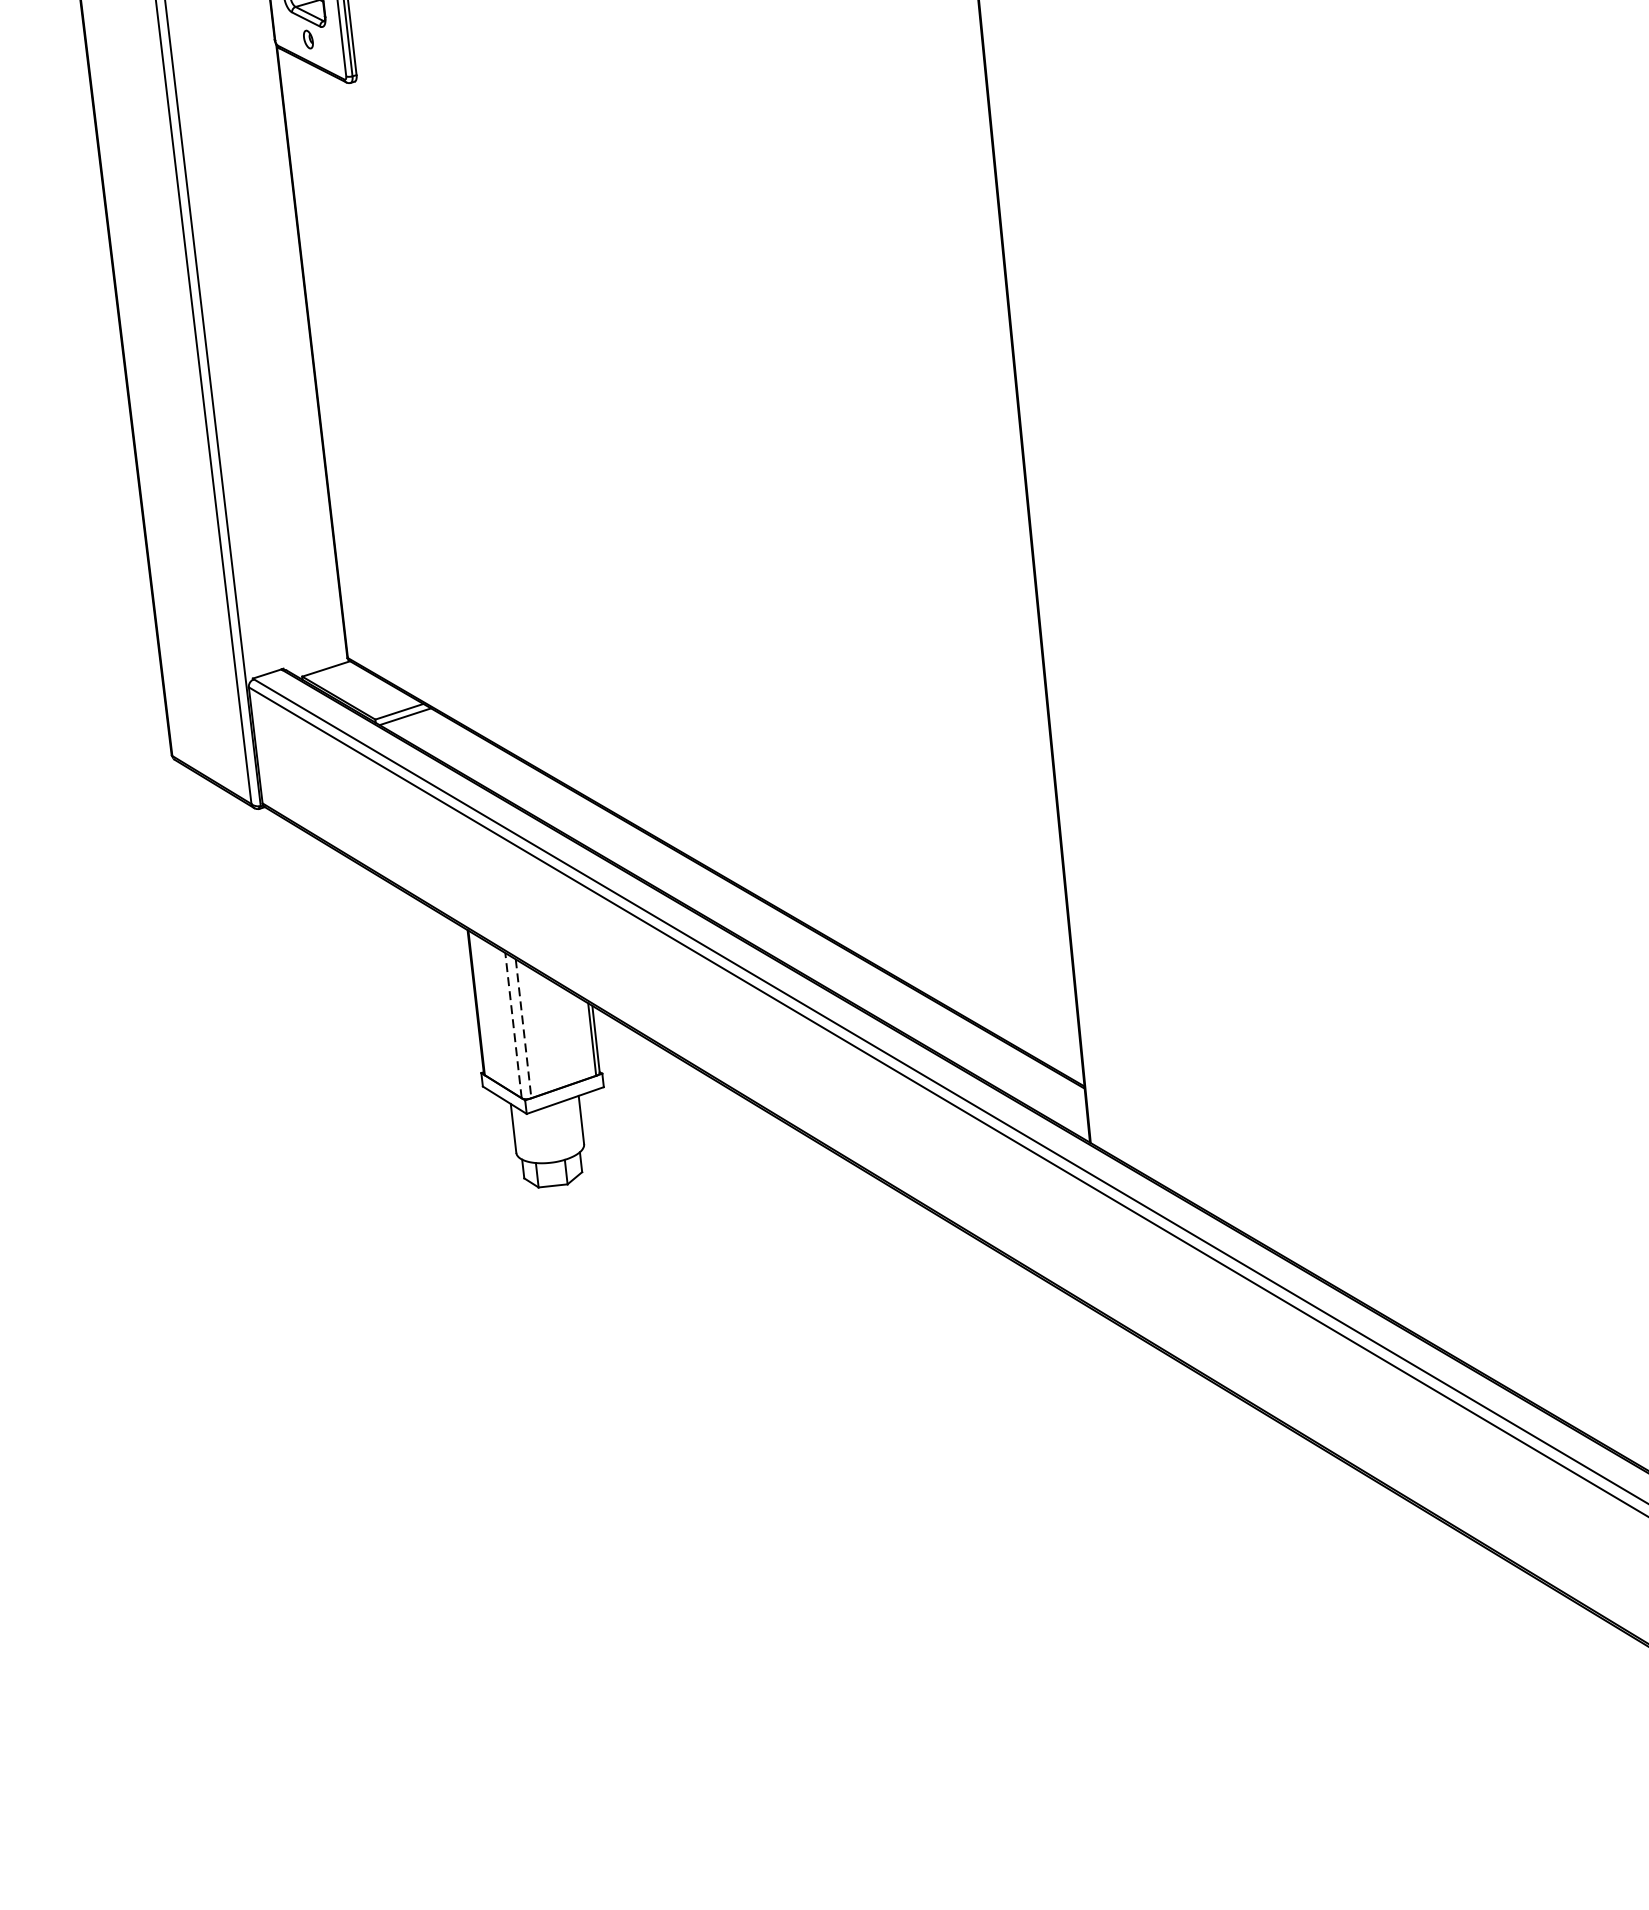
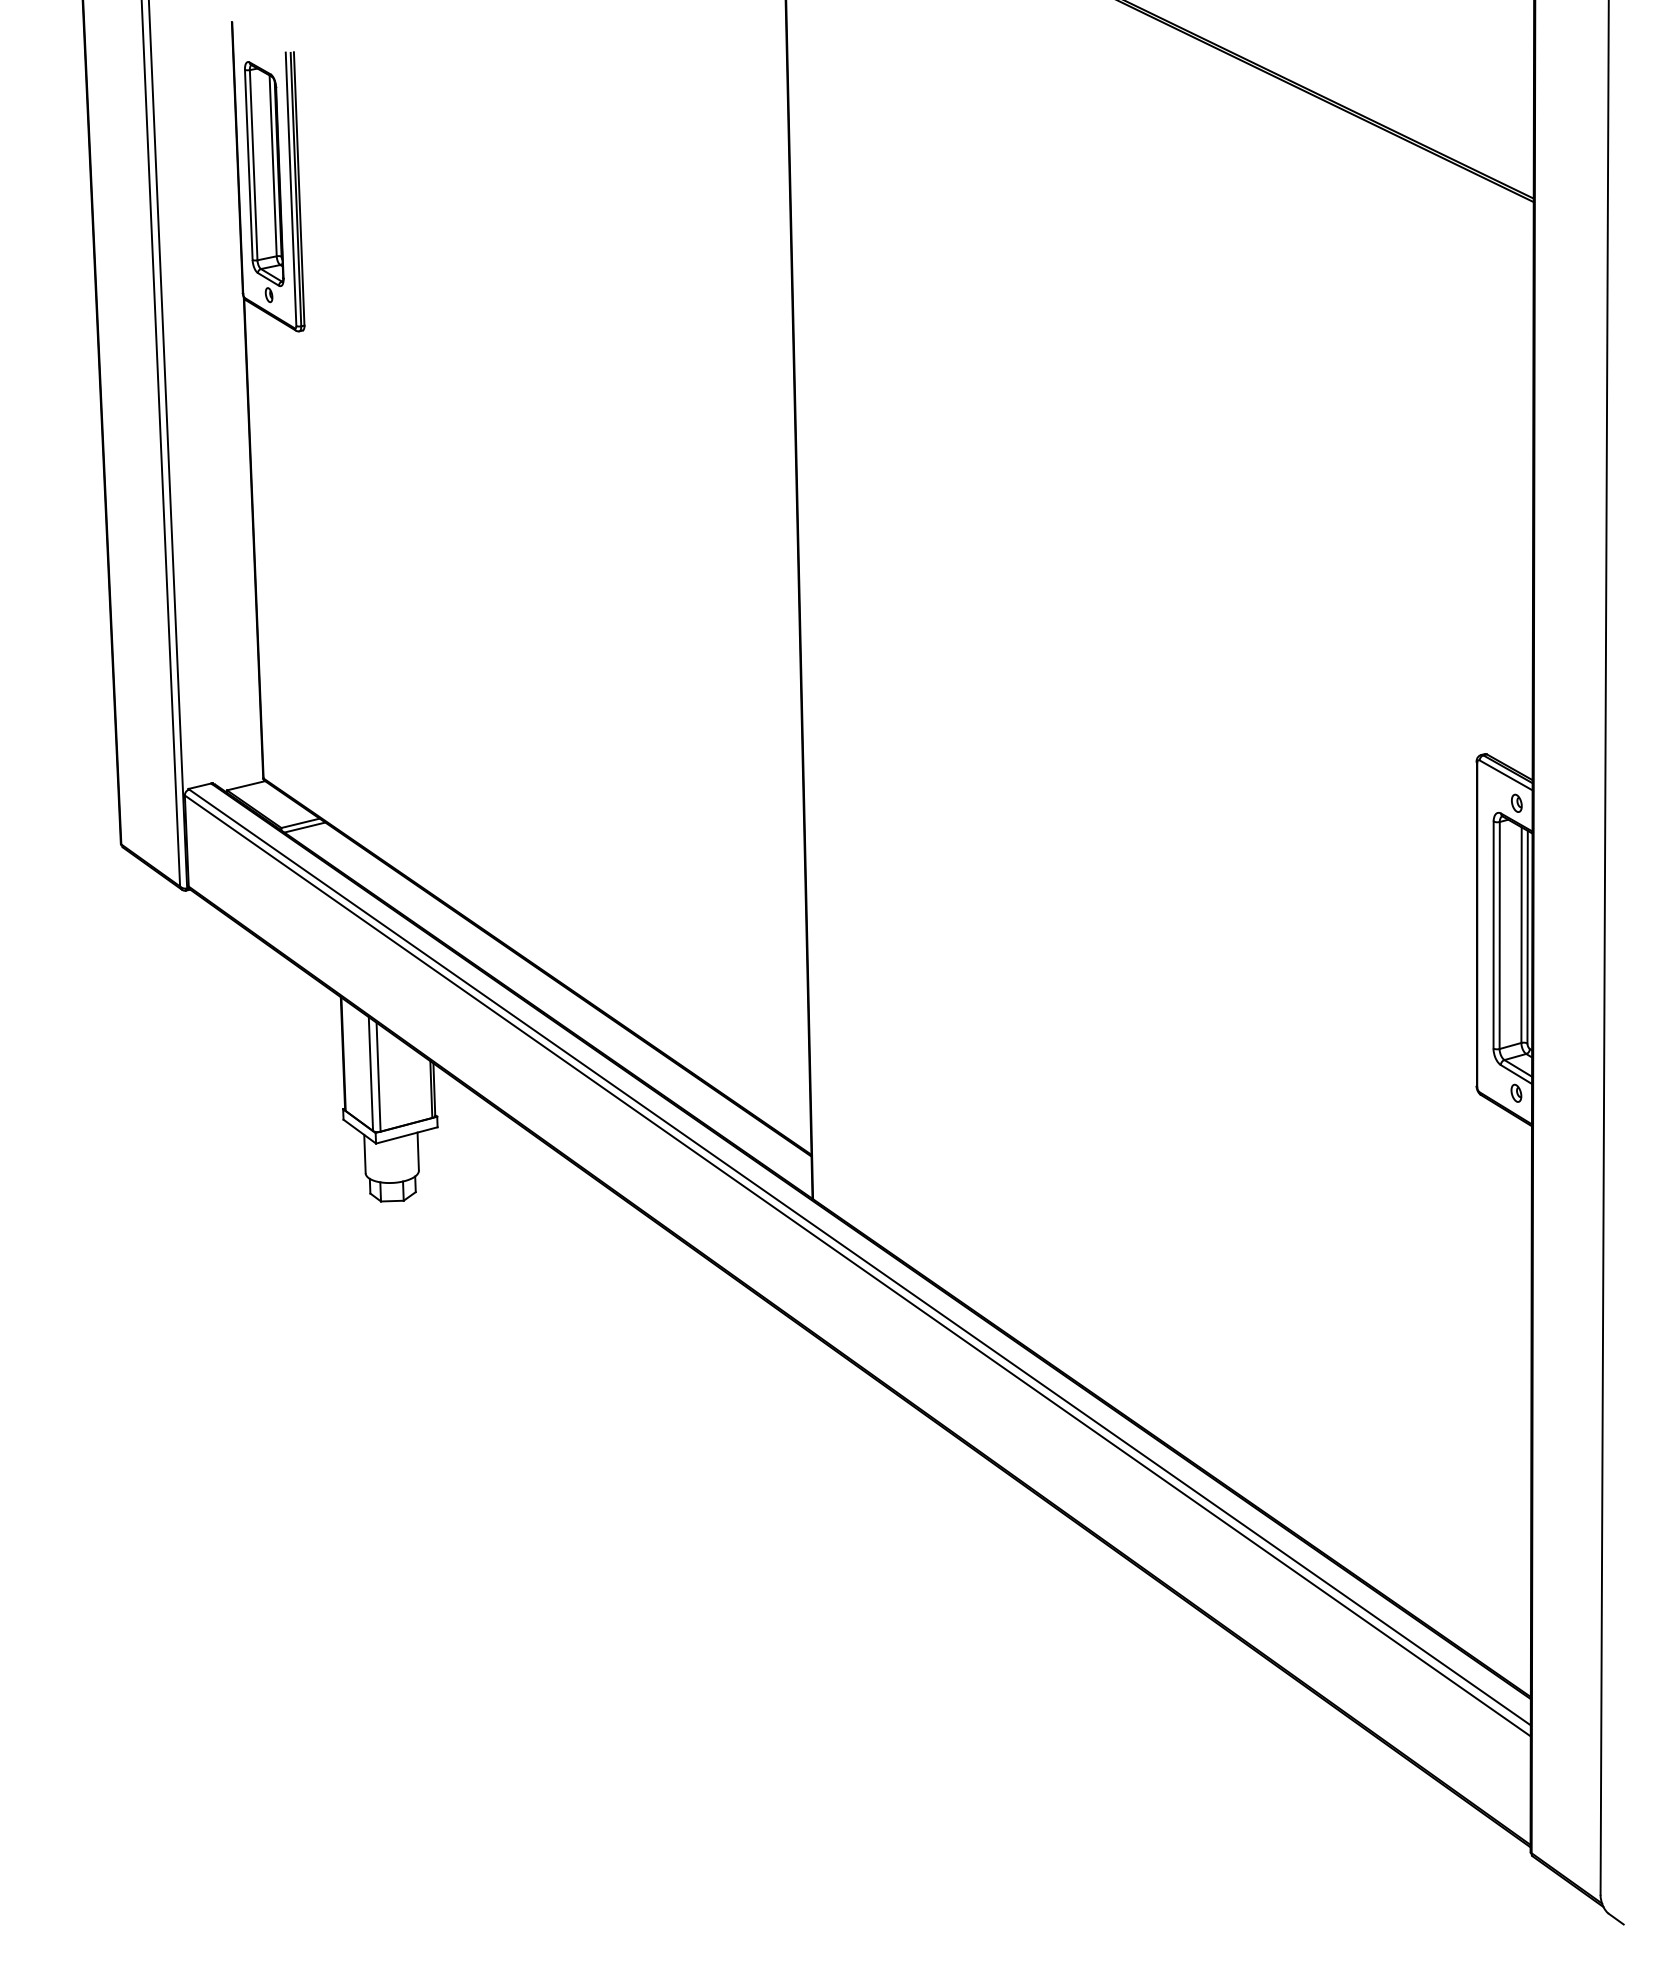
line: (512, 1026) -> (370, 1074), dashed -> solid
line: (523, 1029) -> (378, 1077), dashed -> solid

